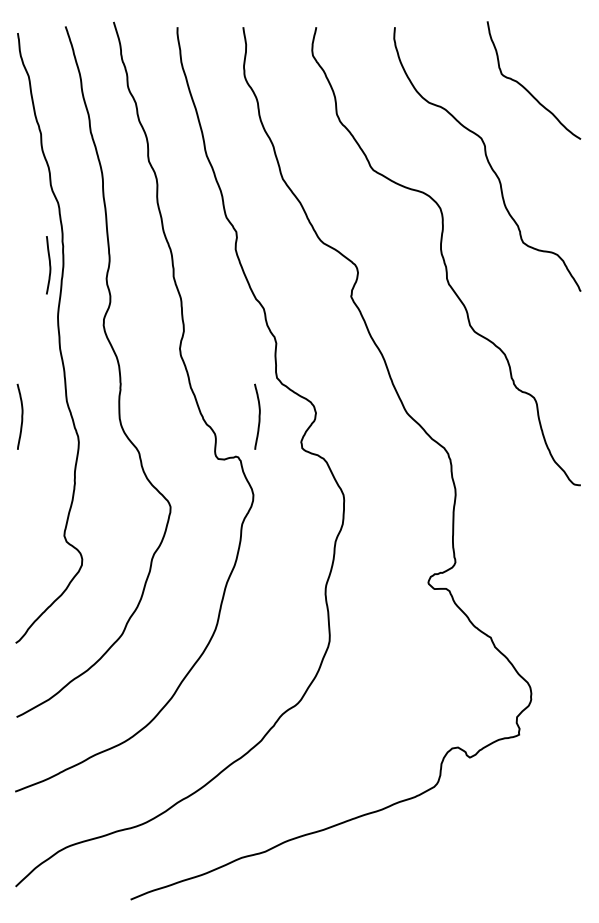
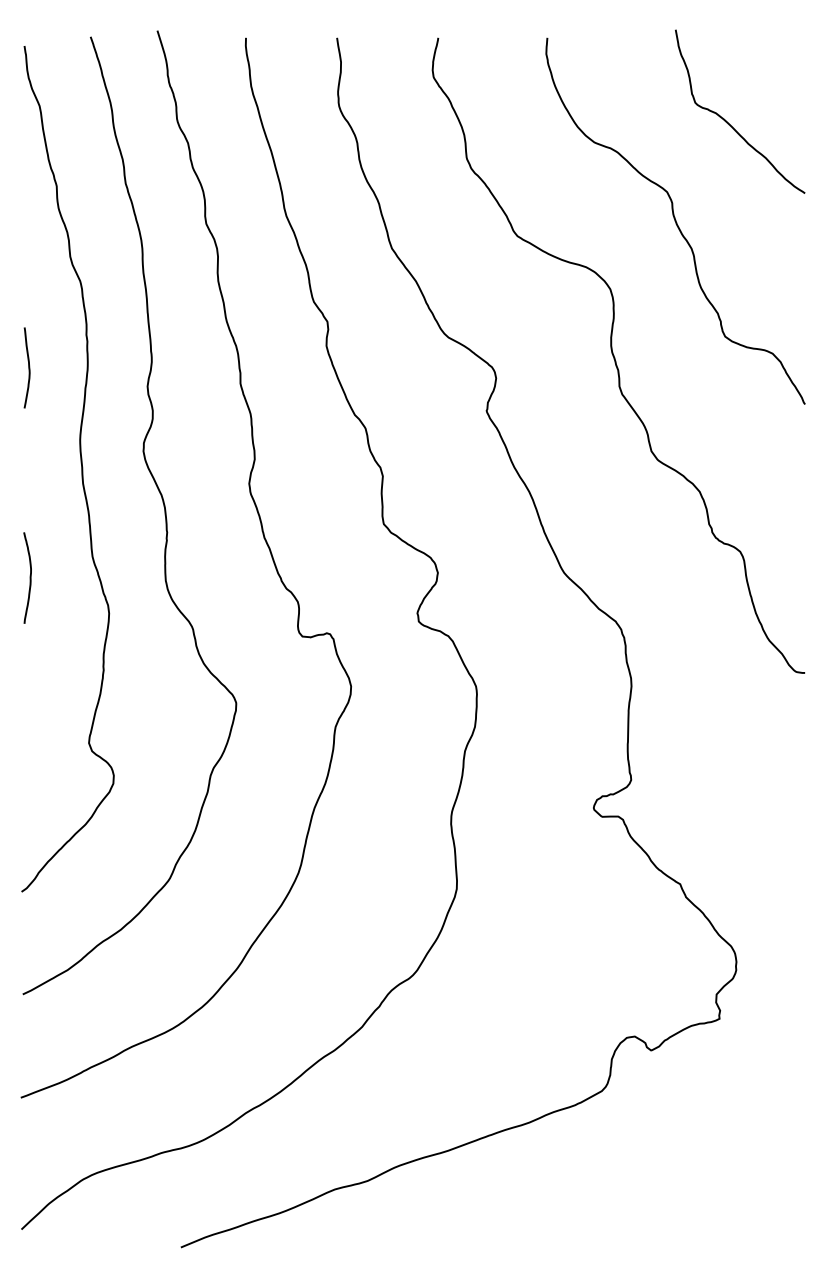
curve: (49, 264) -> (28, 367), moved
curve: (258, 416) -> (358, 577), removed

